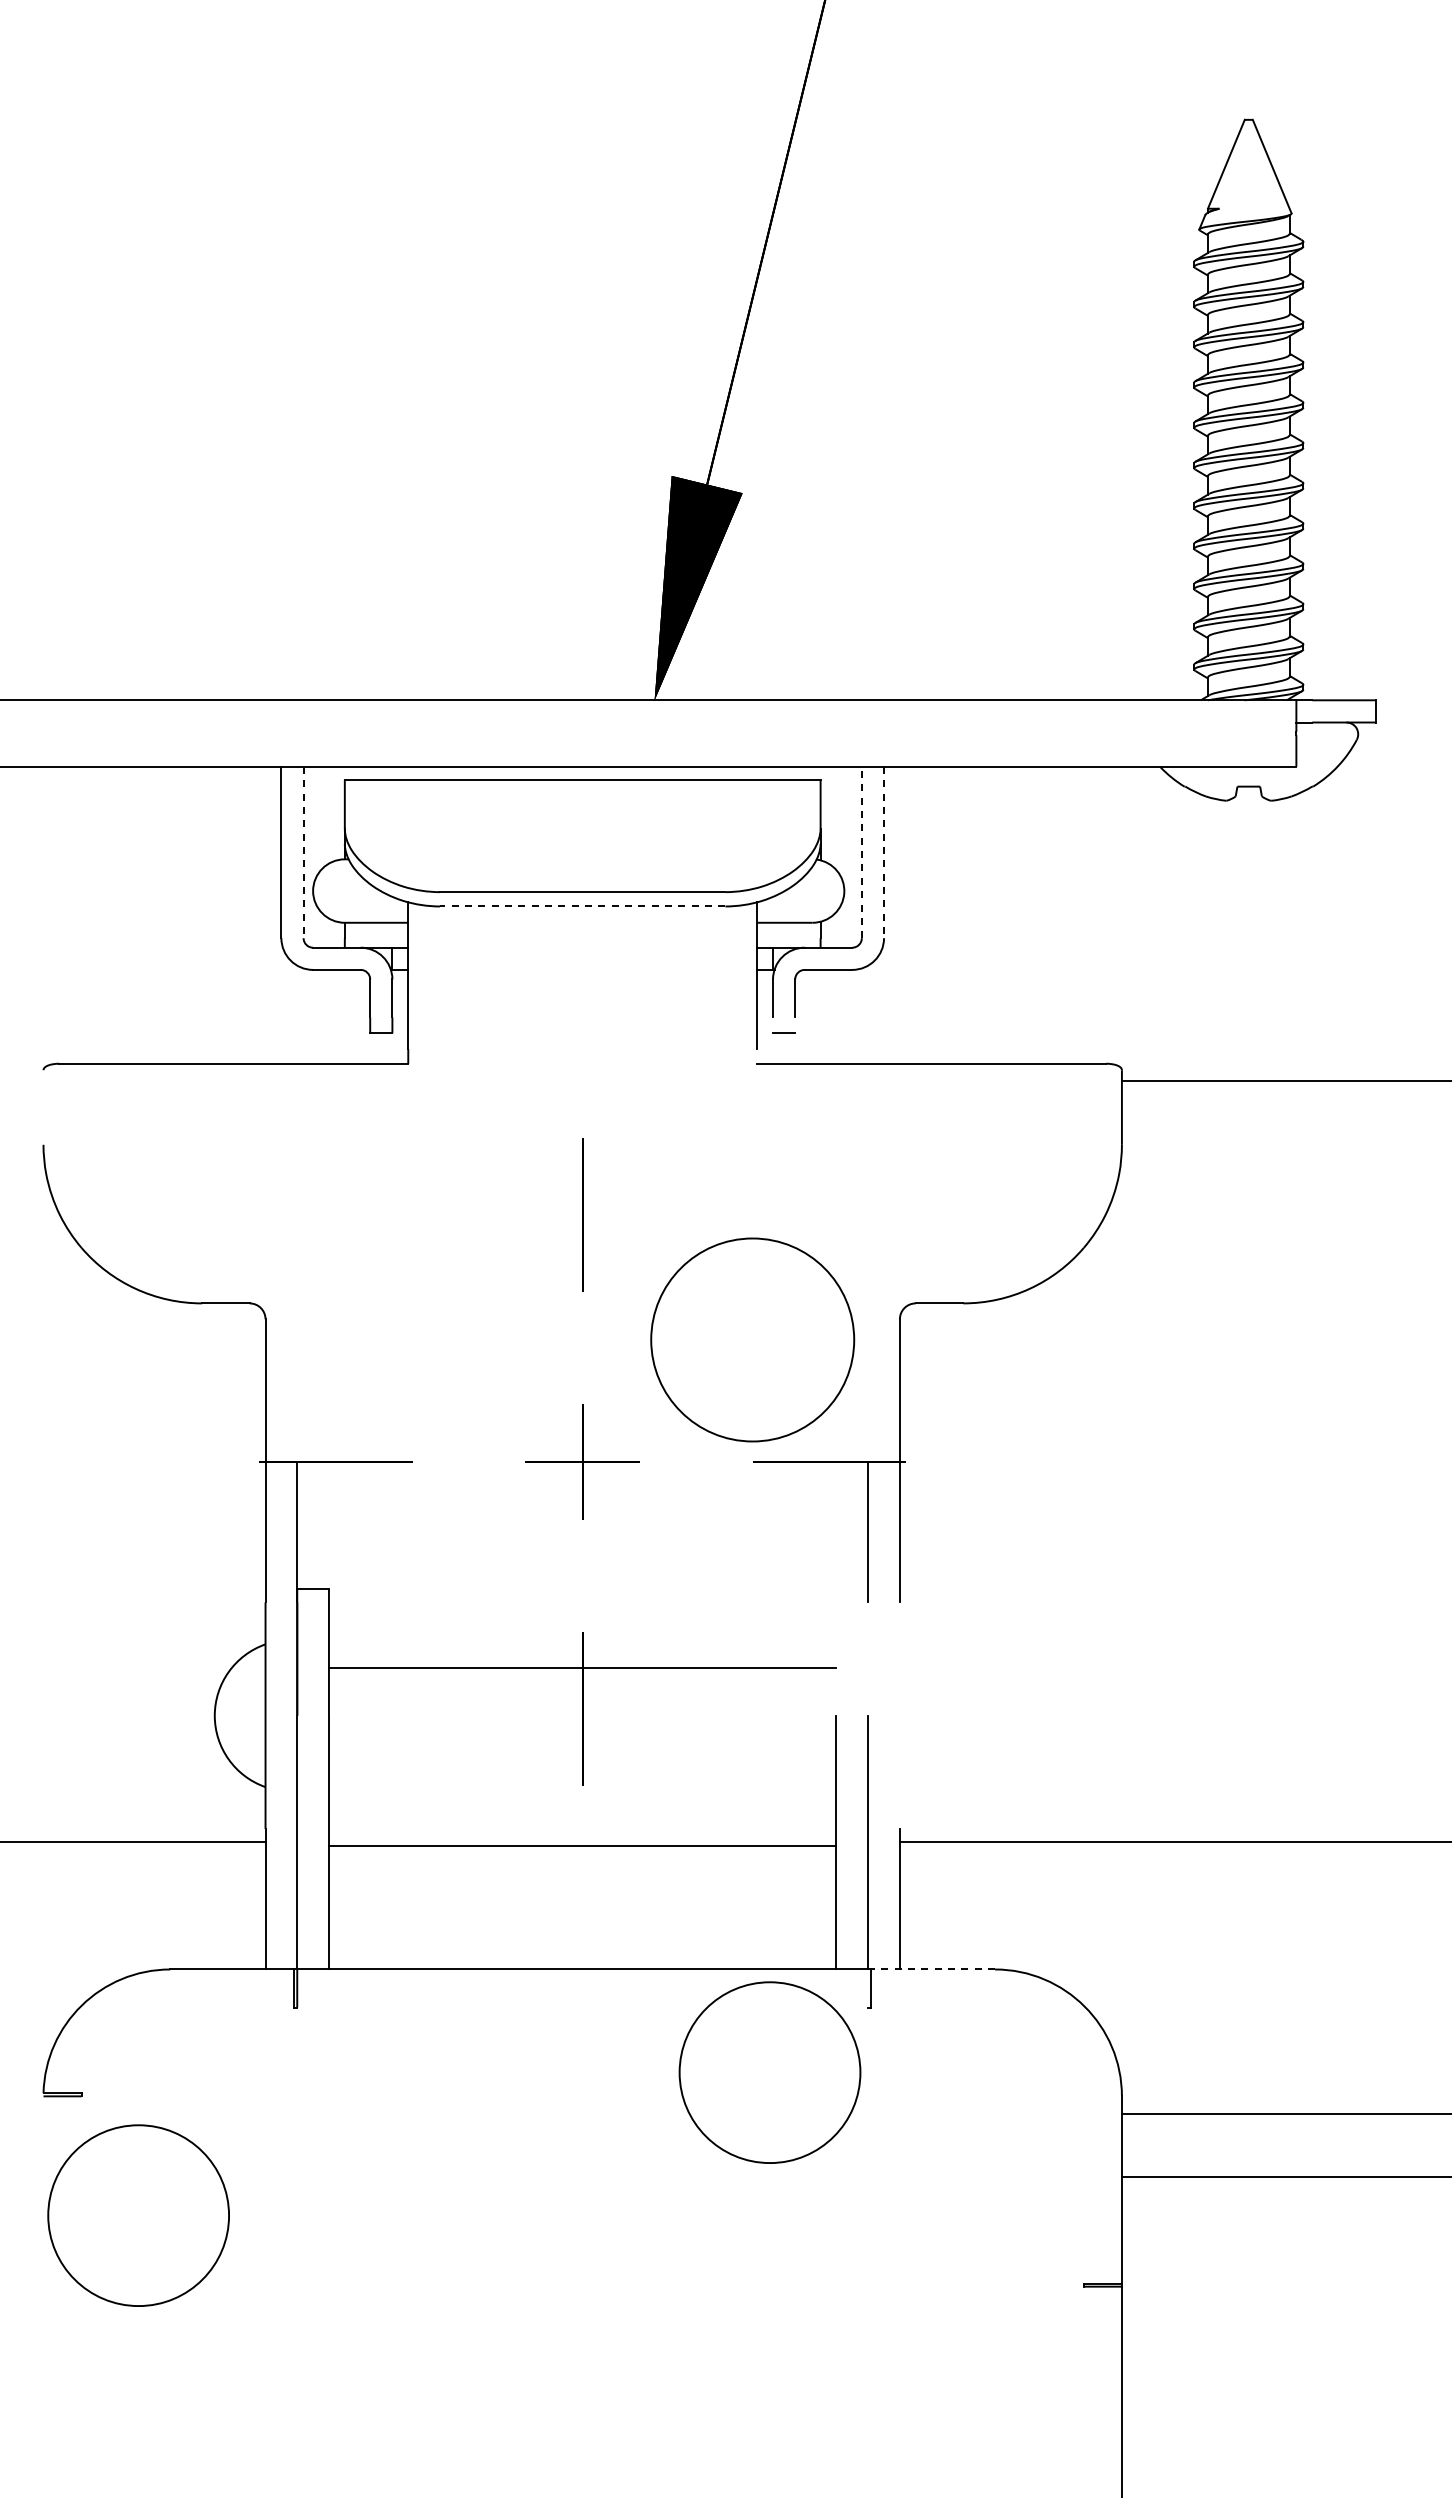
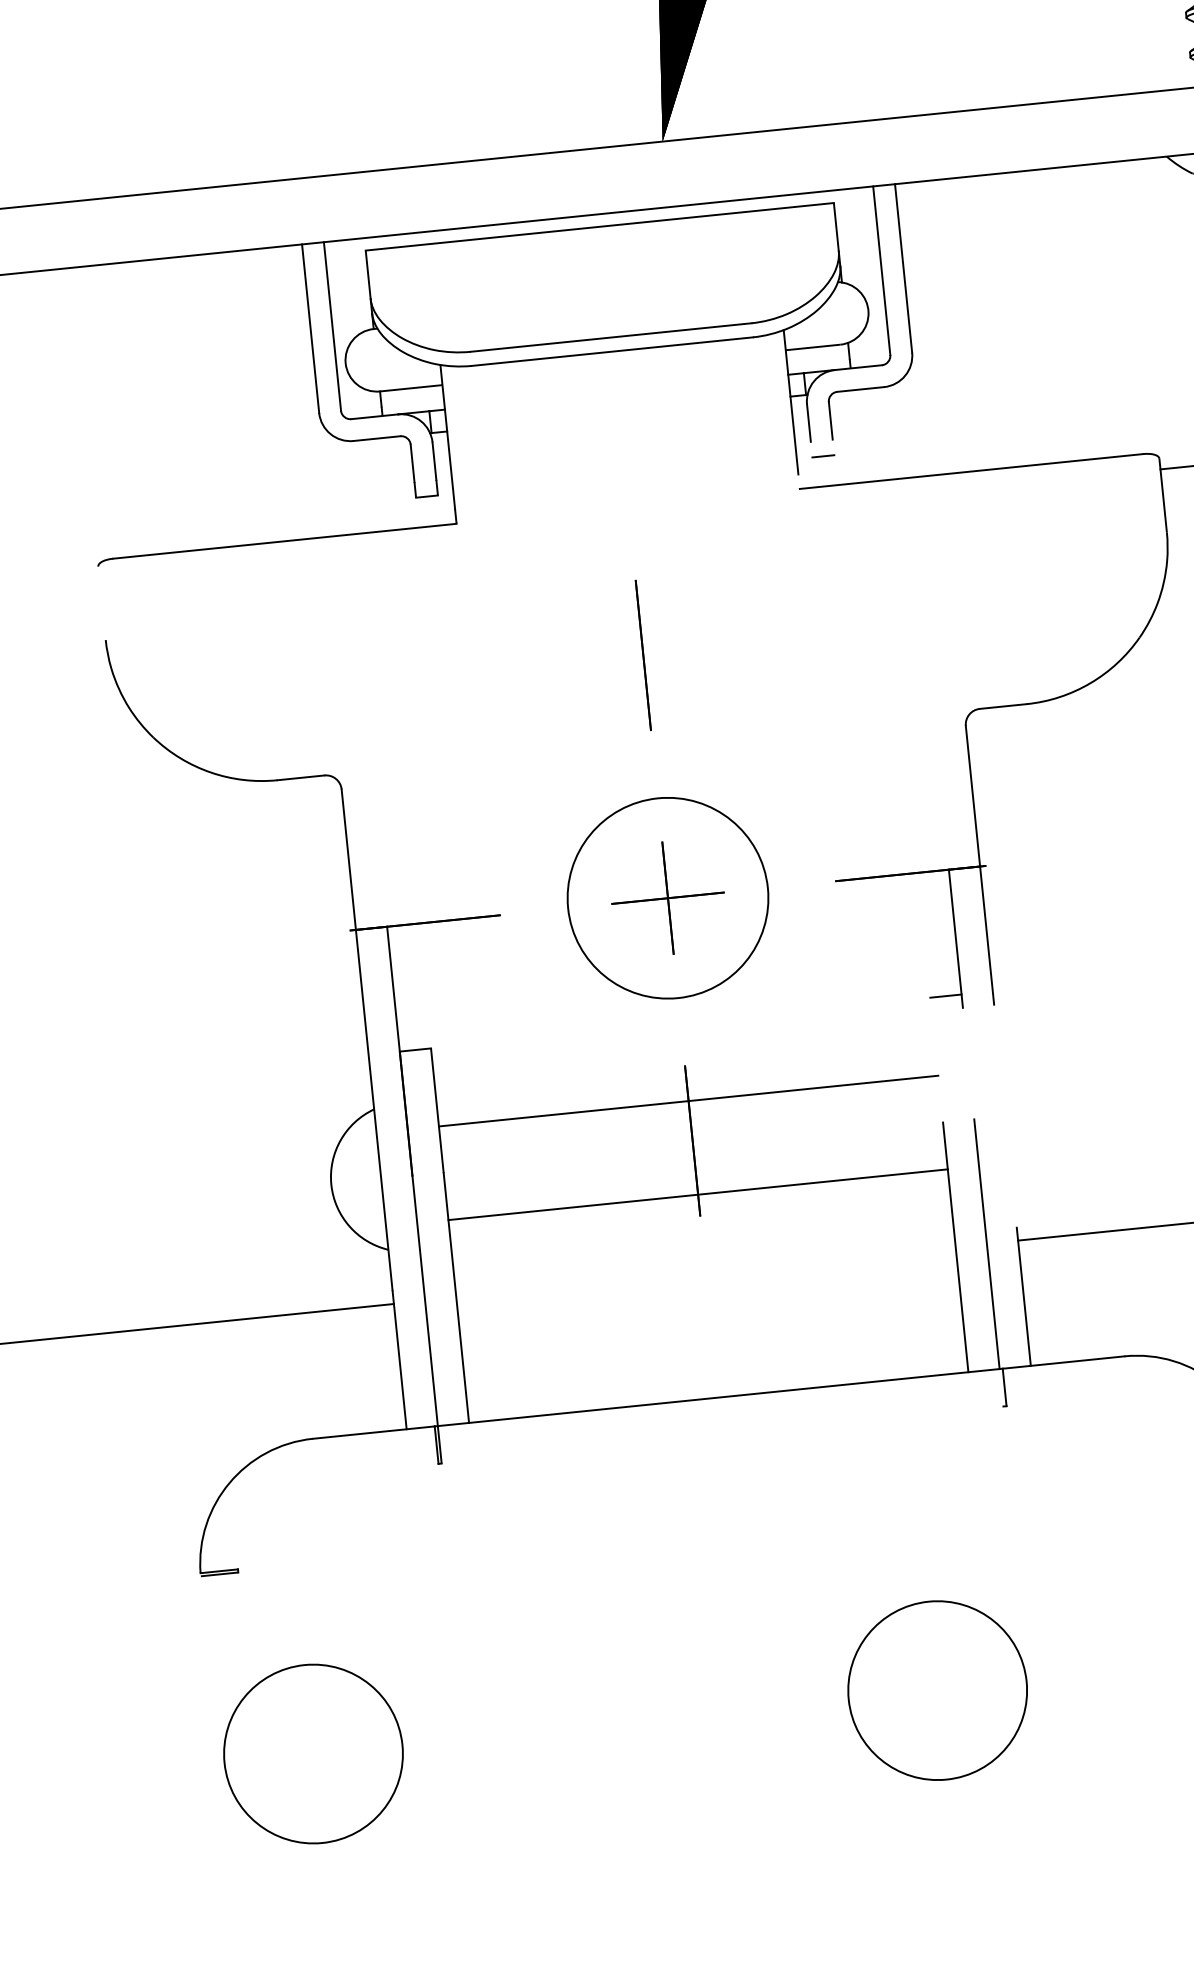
line: (303, 852) -> (332, 326), dashed -> solid
line: (861, 852) -> (881, 270), dashed -> solid
line: (884, 852) -> (904, 268), dashed -> solid
line: (582, 906) -> (612, 351), dashed -> solid
circle: (752, 1339) -> (667, 897), moved
line: (852, 1588) -> (946, 995), added
line: (582, 1846) -> (697, 1194), moved
line: (933, 1969) -> (1063, 1362), dashed -> solid
circle: (769, 2072) -> (937, 1690), moved
circle: (138, 2215) -> (313, 1753), moved

